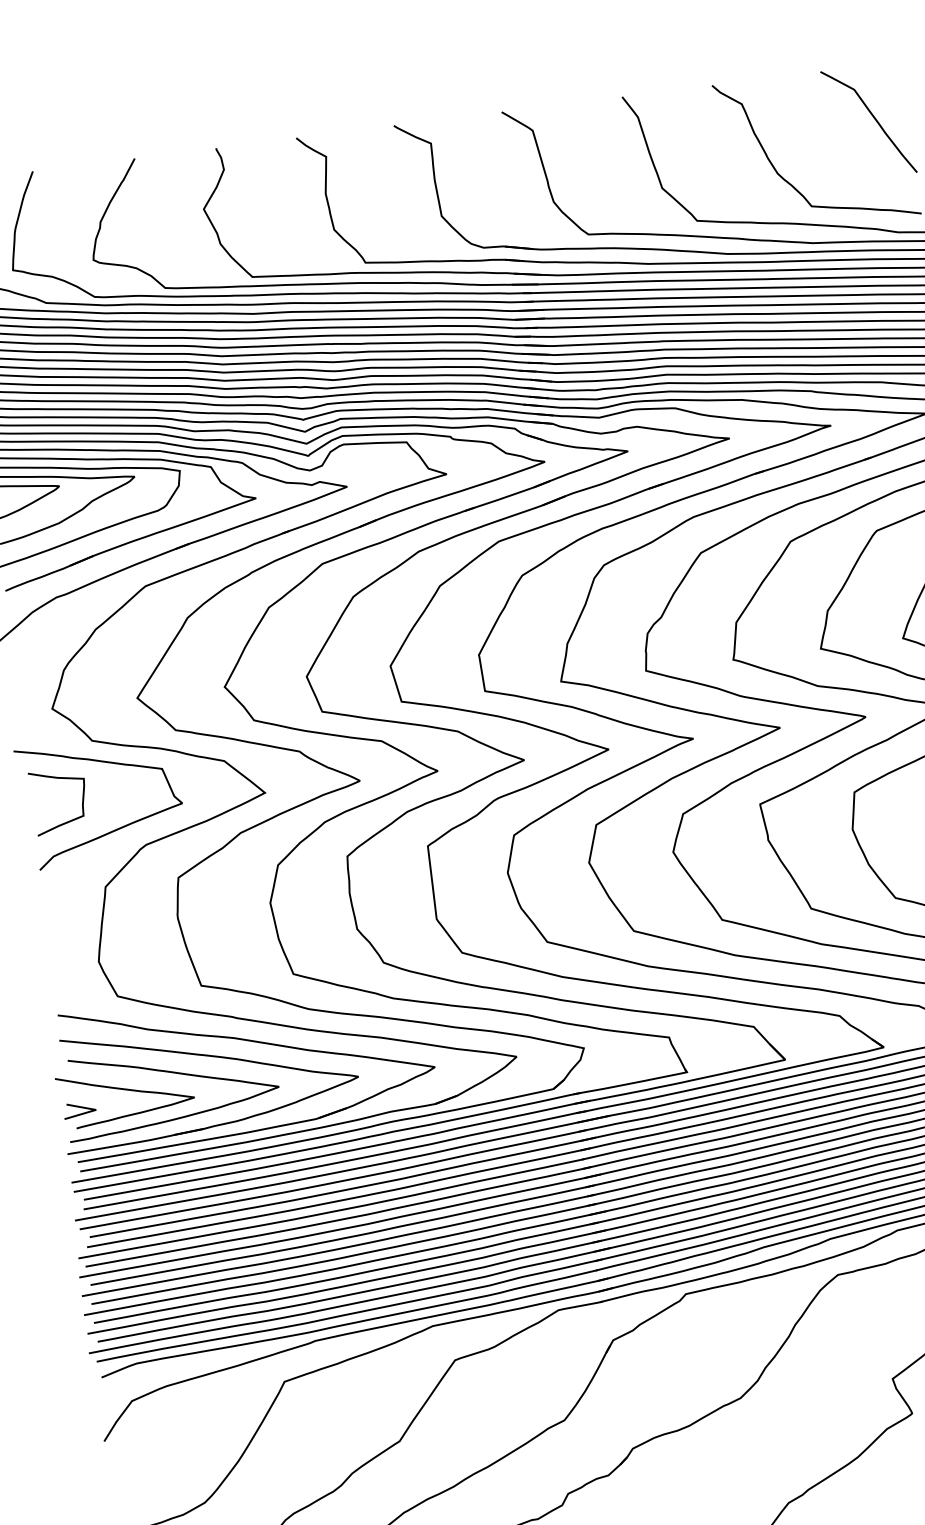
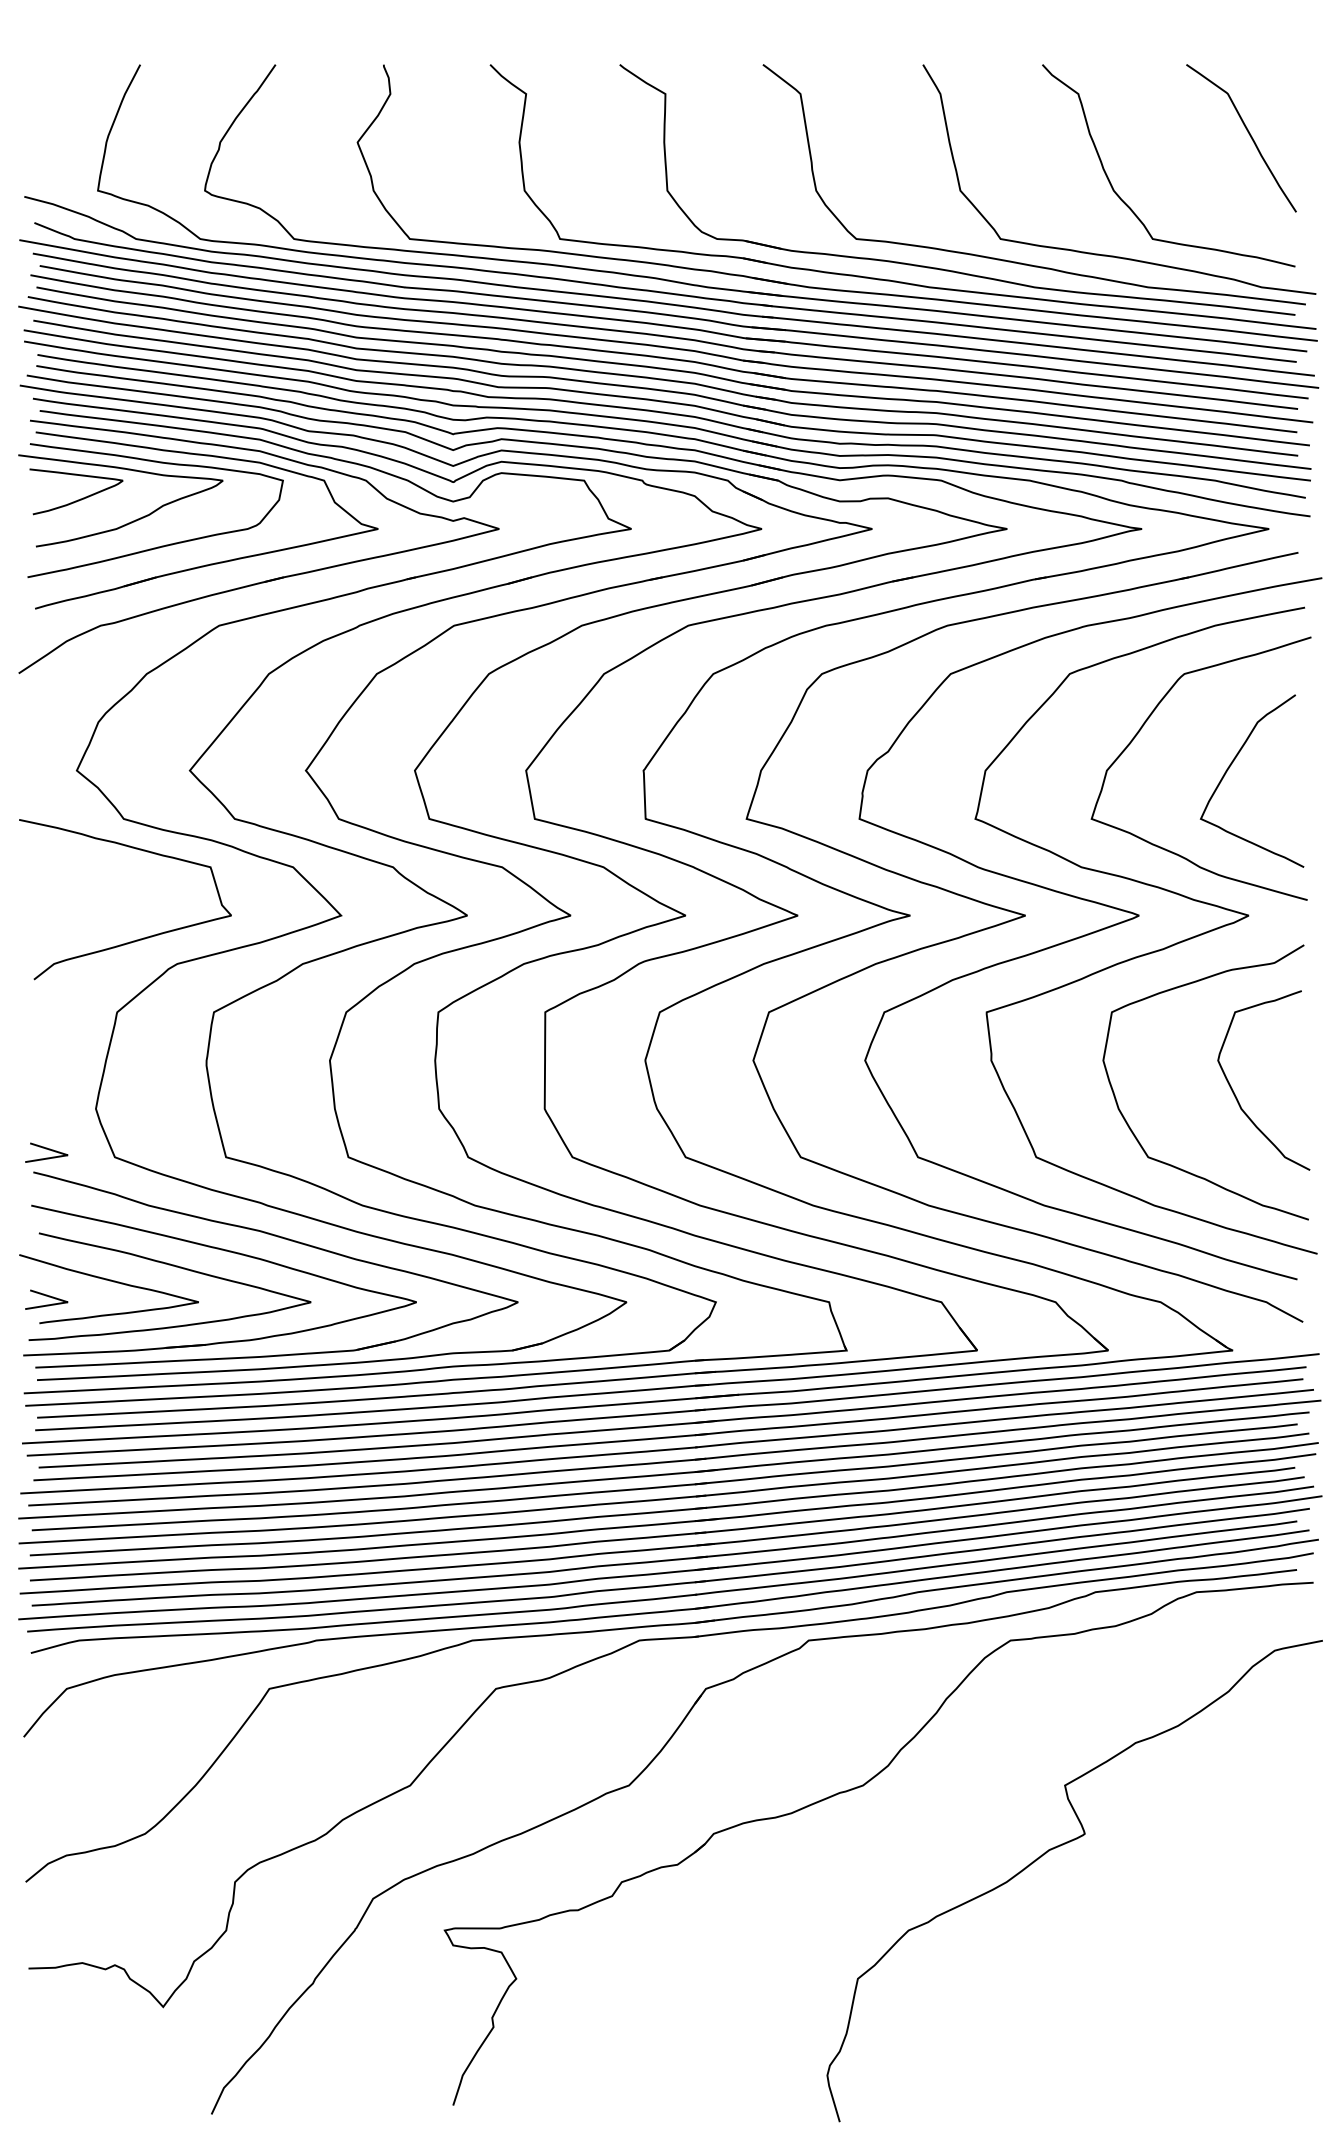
curve: (67, 821) -> (77, 920), removed
curve: (67, 997) -> (48, 1150), added

